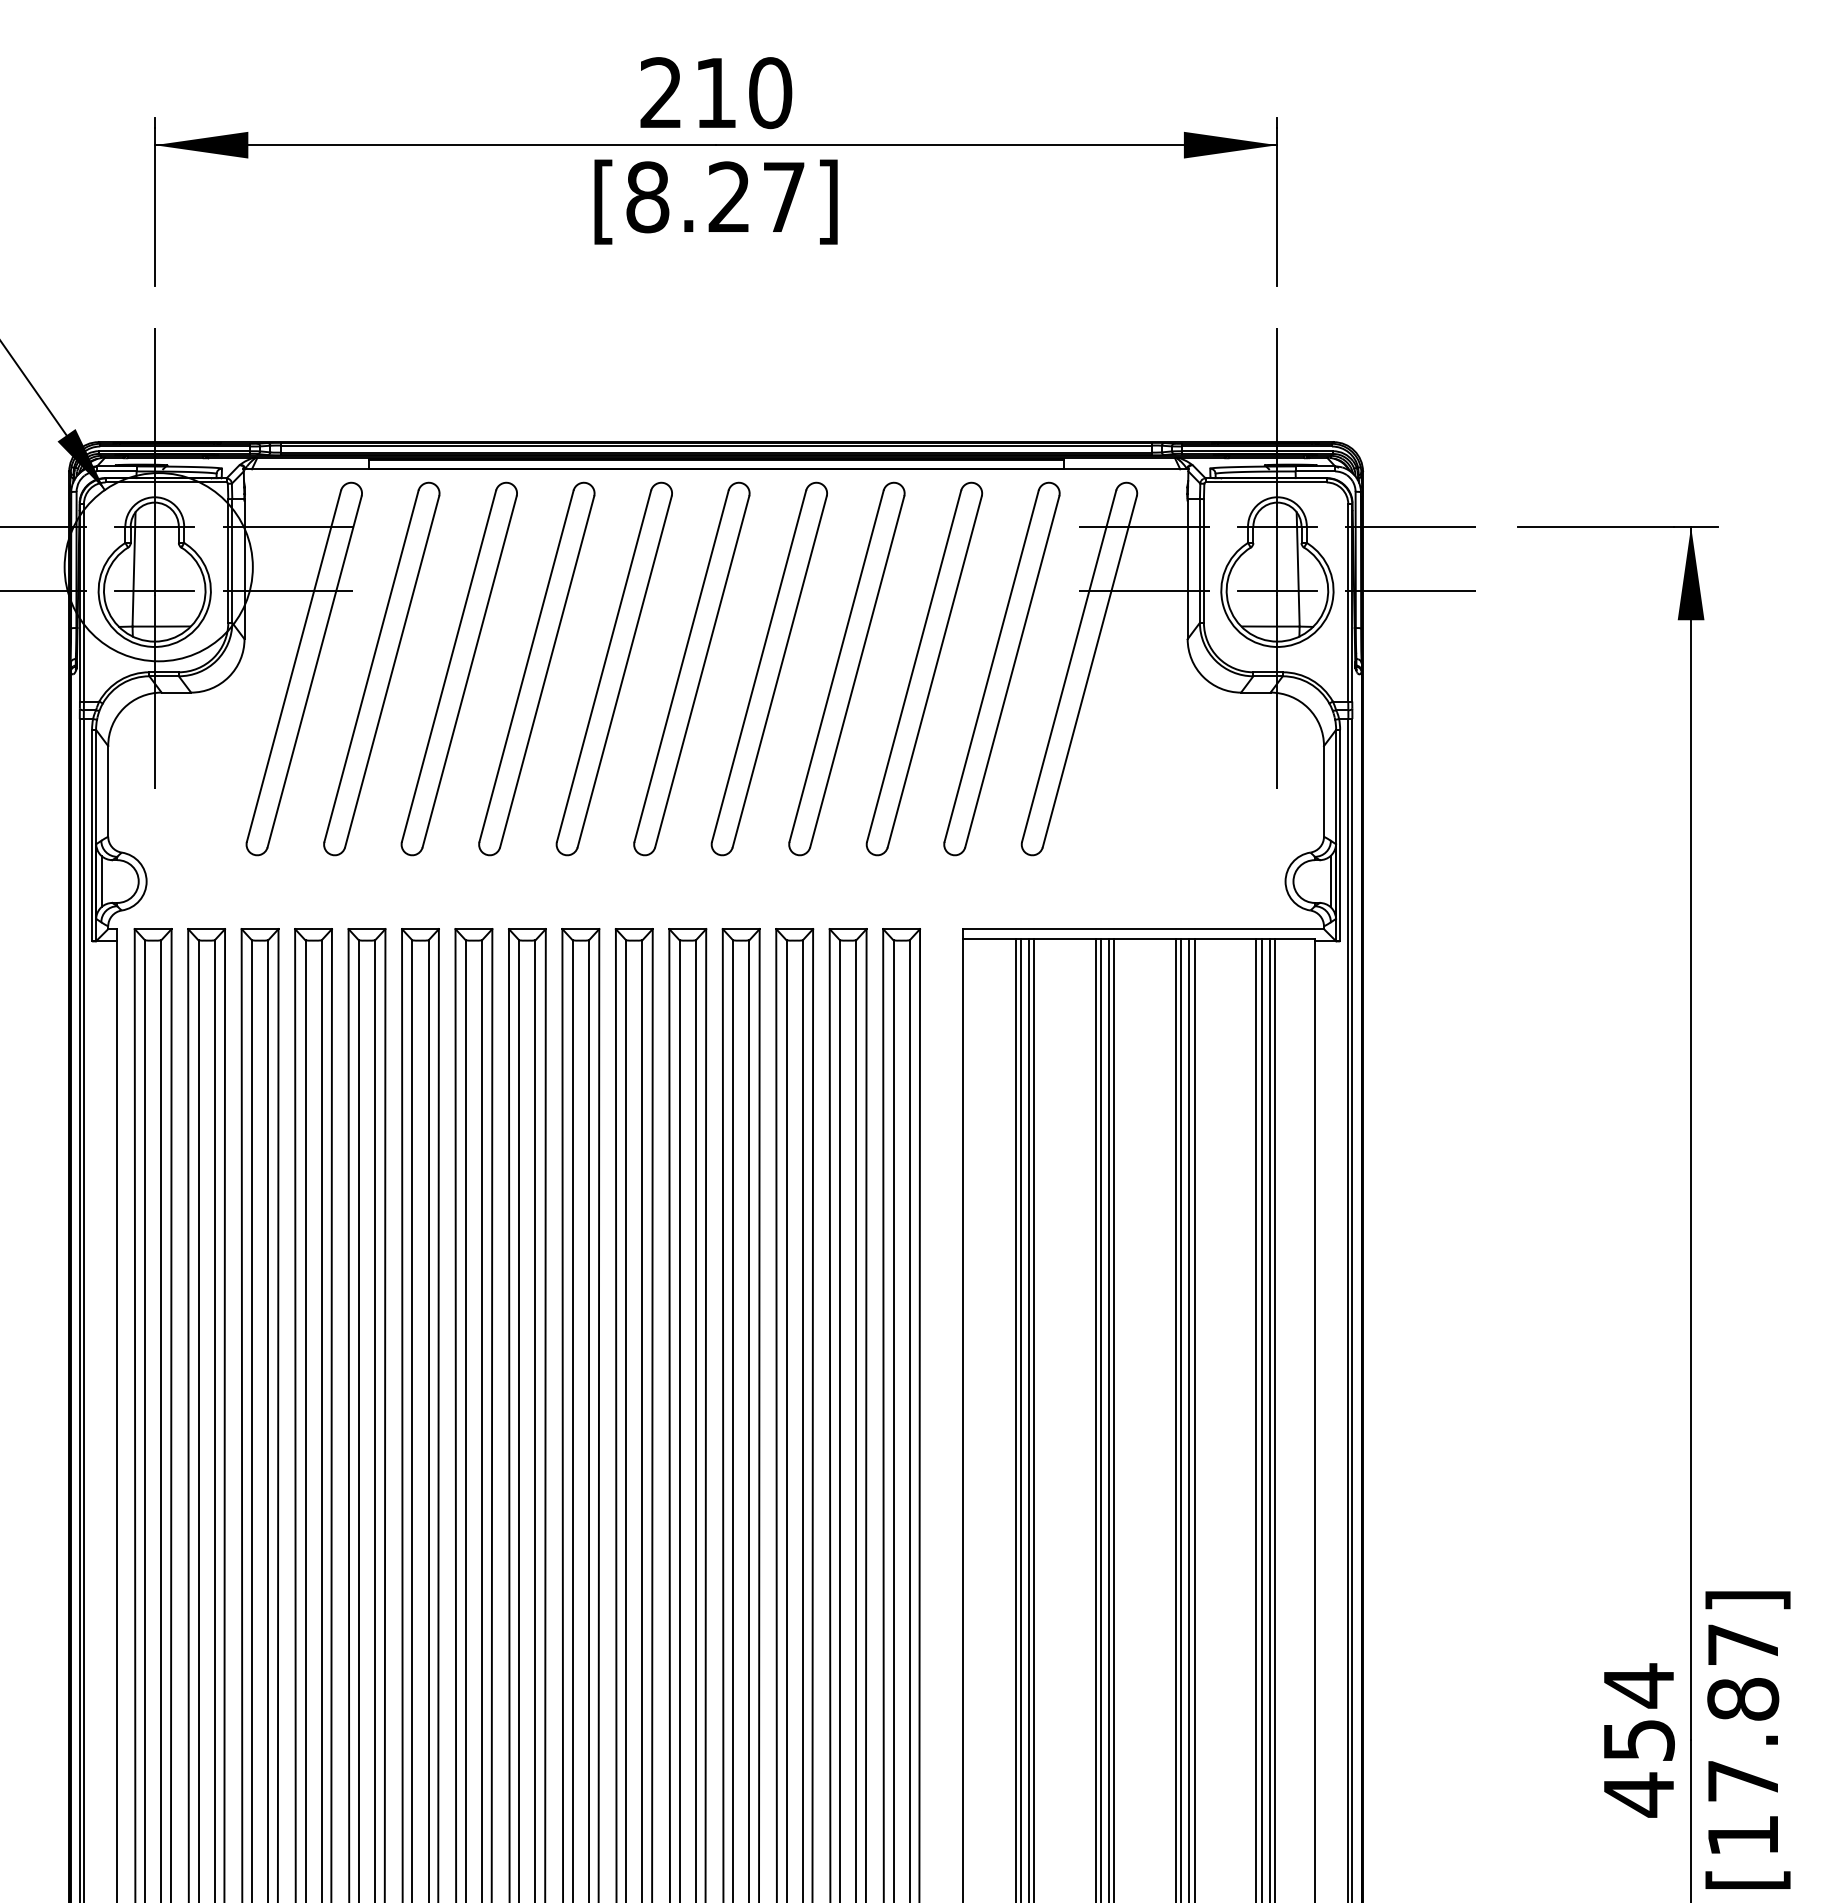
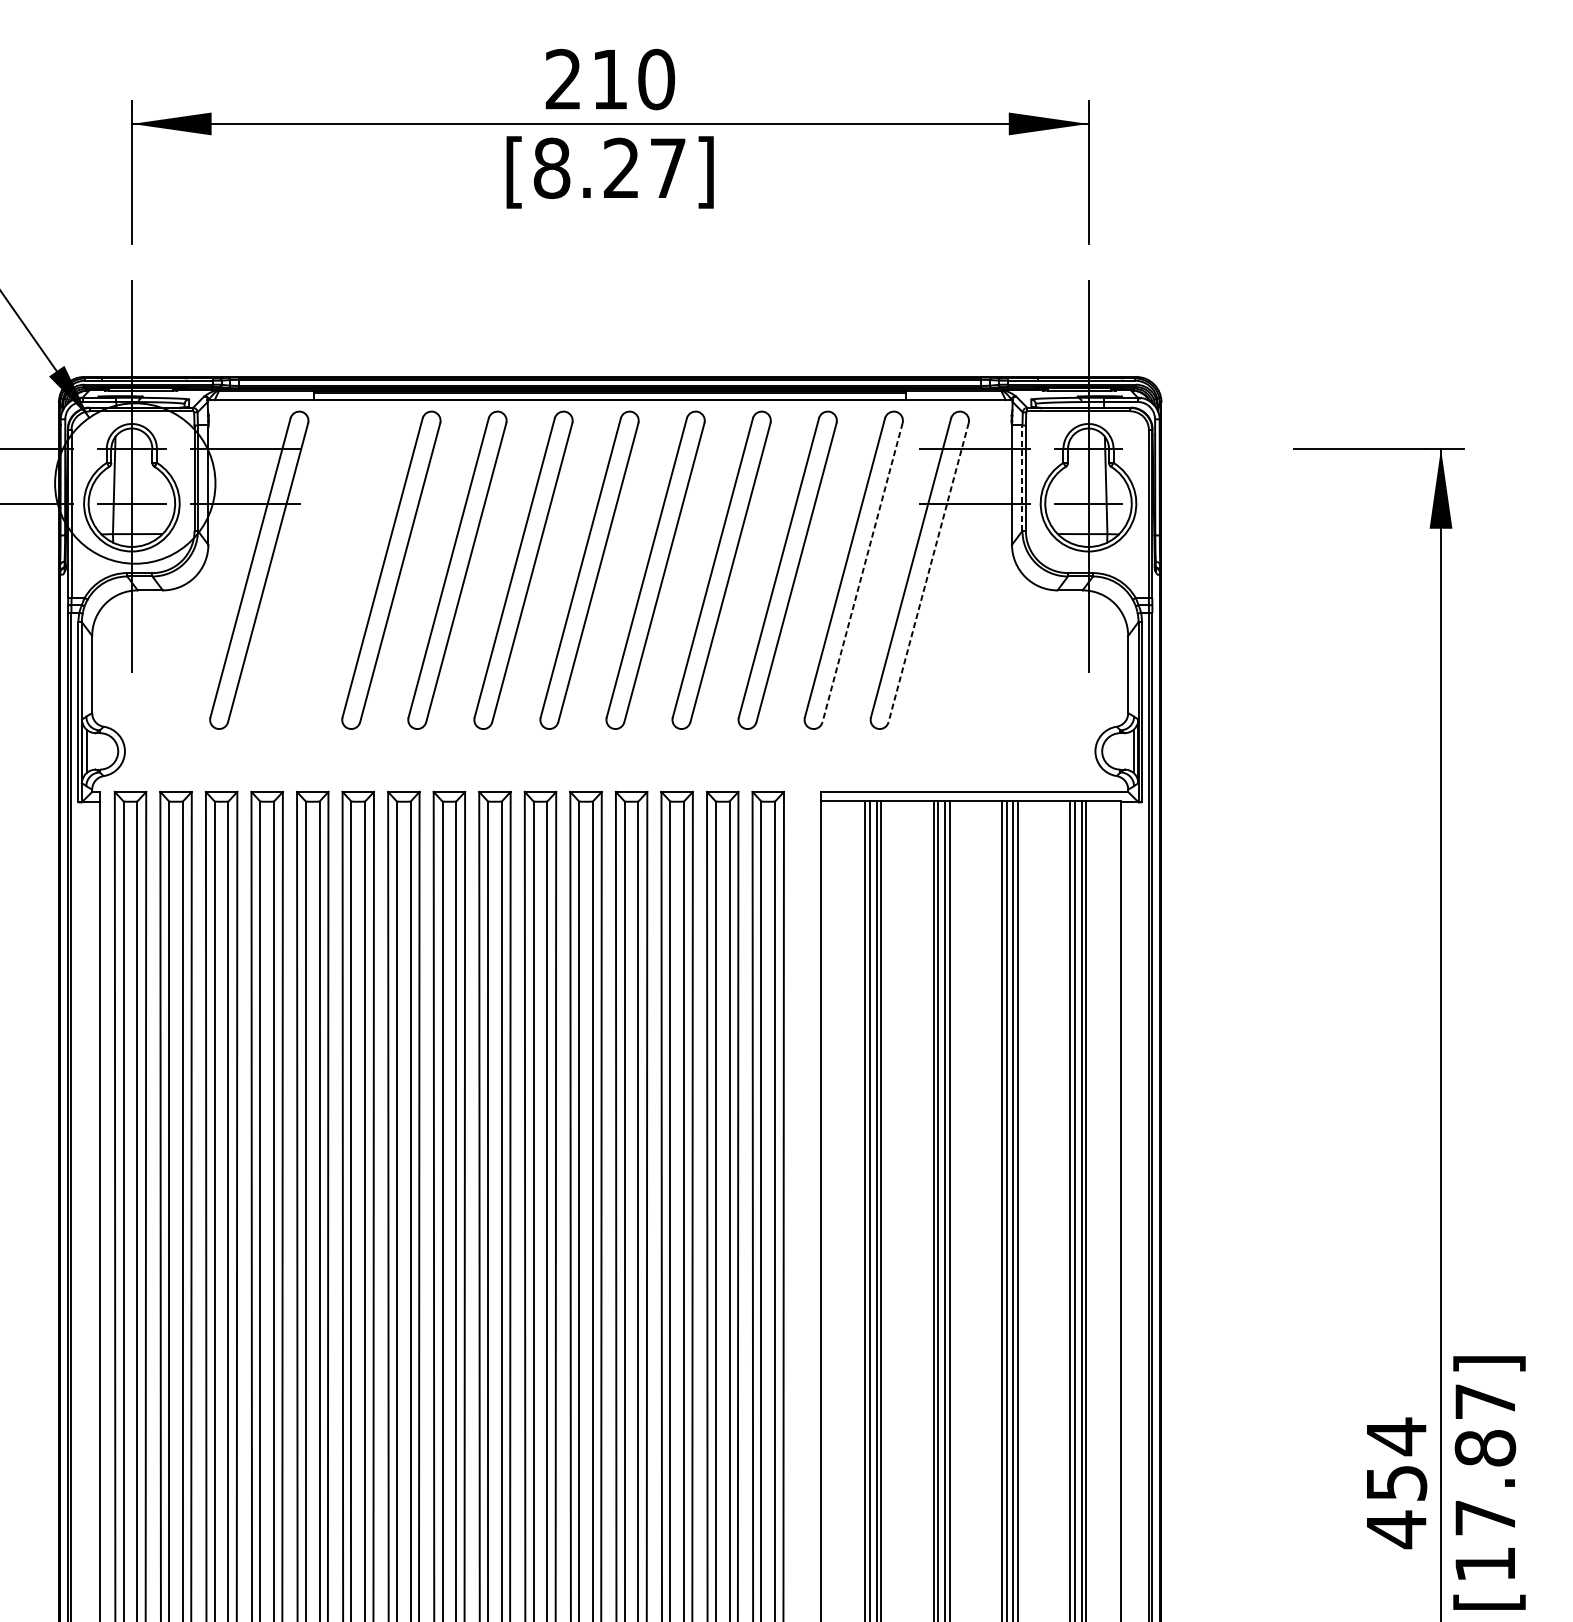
line: (1410, 526) -> (1201, 448), removed
line: (1199, 560) -> (1022, 477), solid -> dashed
line: (1410, 590) -> (1201, 503), removed
part: (381, 668) -> (325, 569), removed
line: (1012, 671) -> (862, 572), solid -> dashed
line: (1089, 671) -> (928, 572), solid -> dashed

